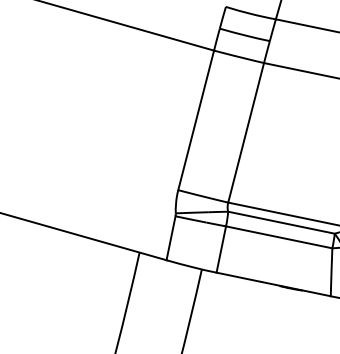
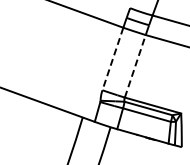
line: (195, 121) -> (112, 59), solid -> dashed
line: (246, 133) -> (135, 66), solid -> dashed

